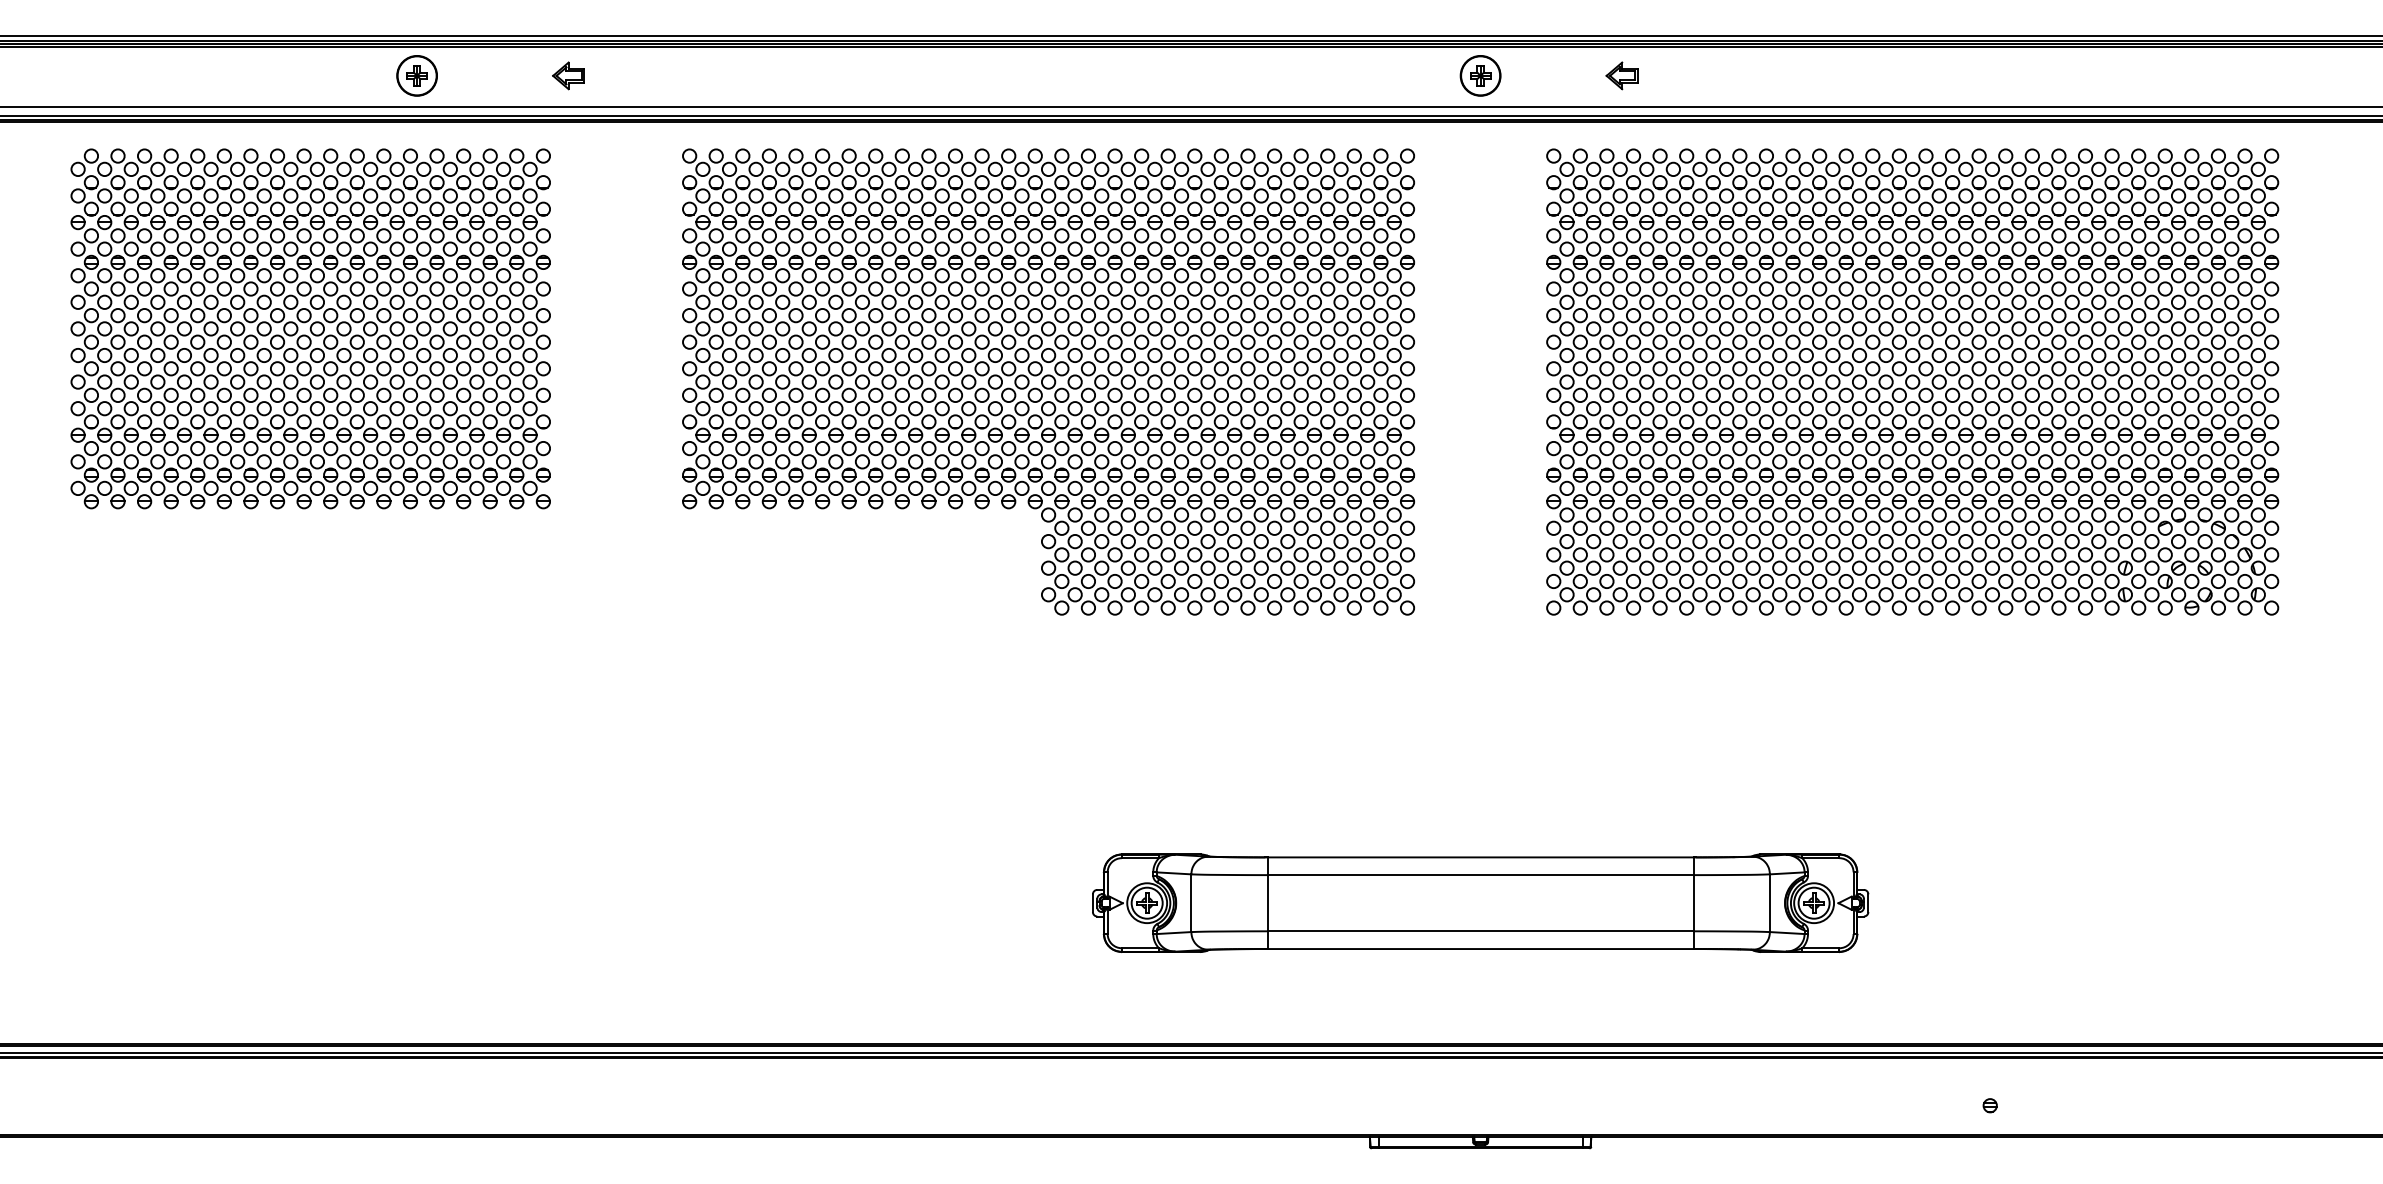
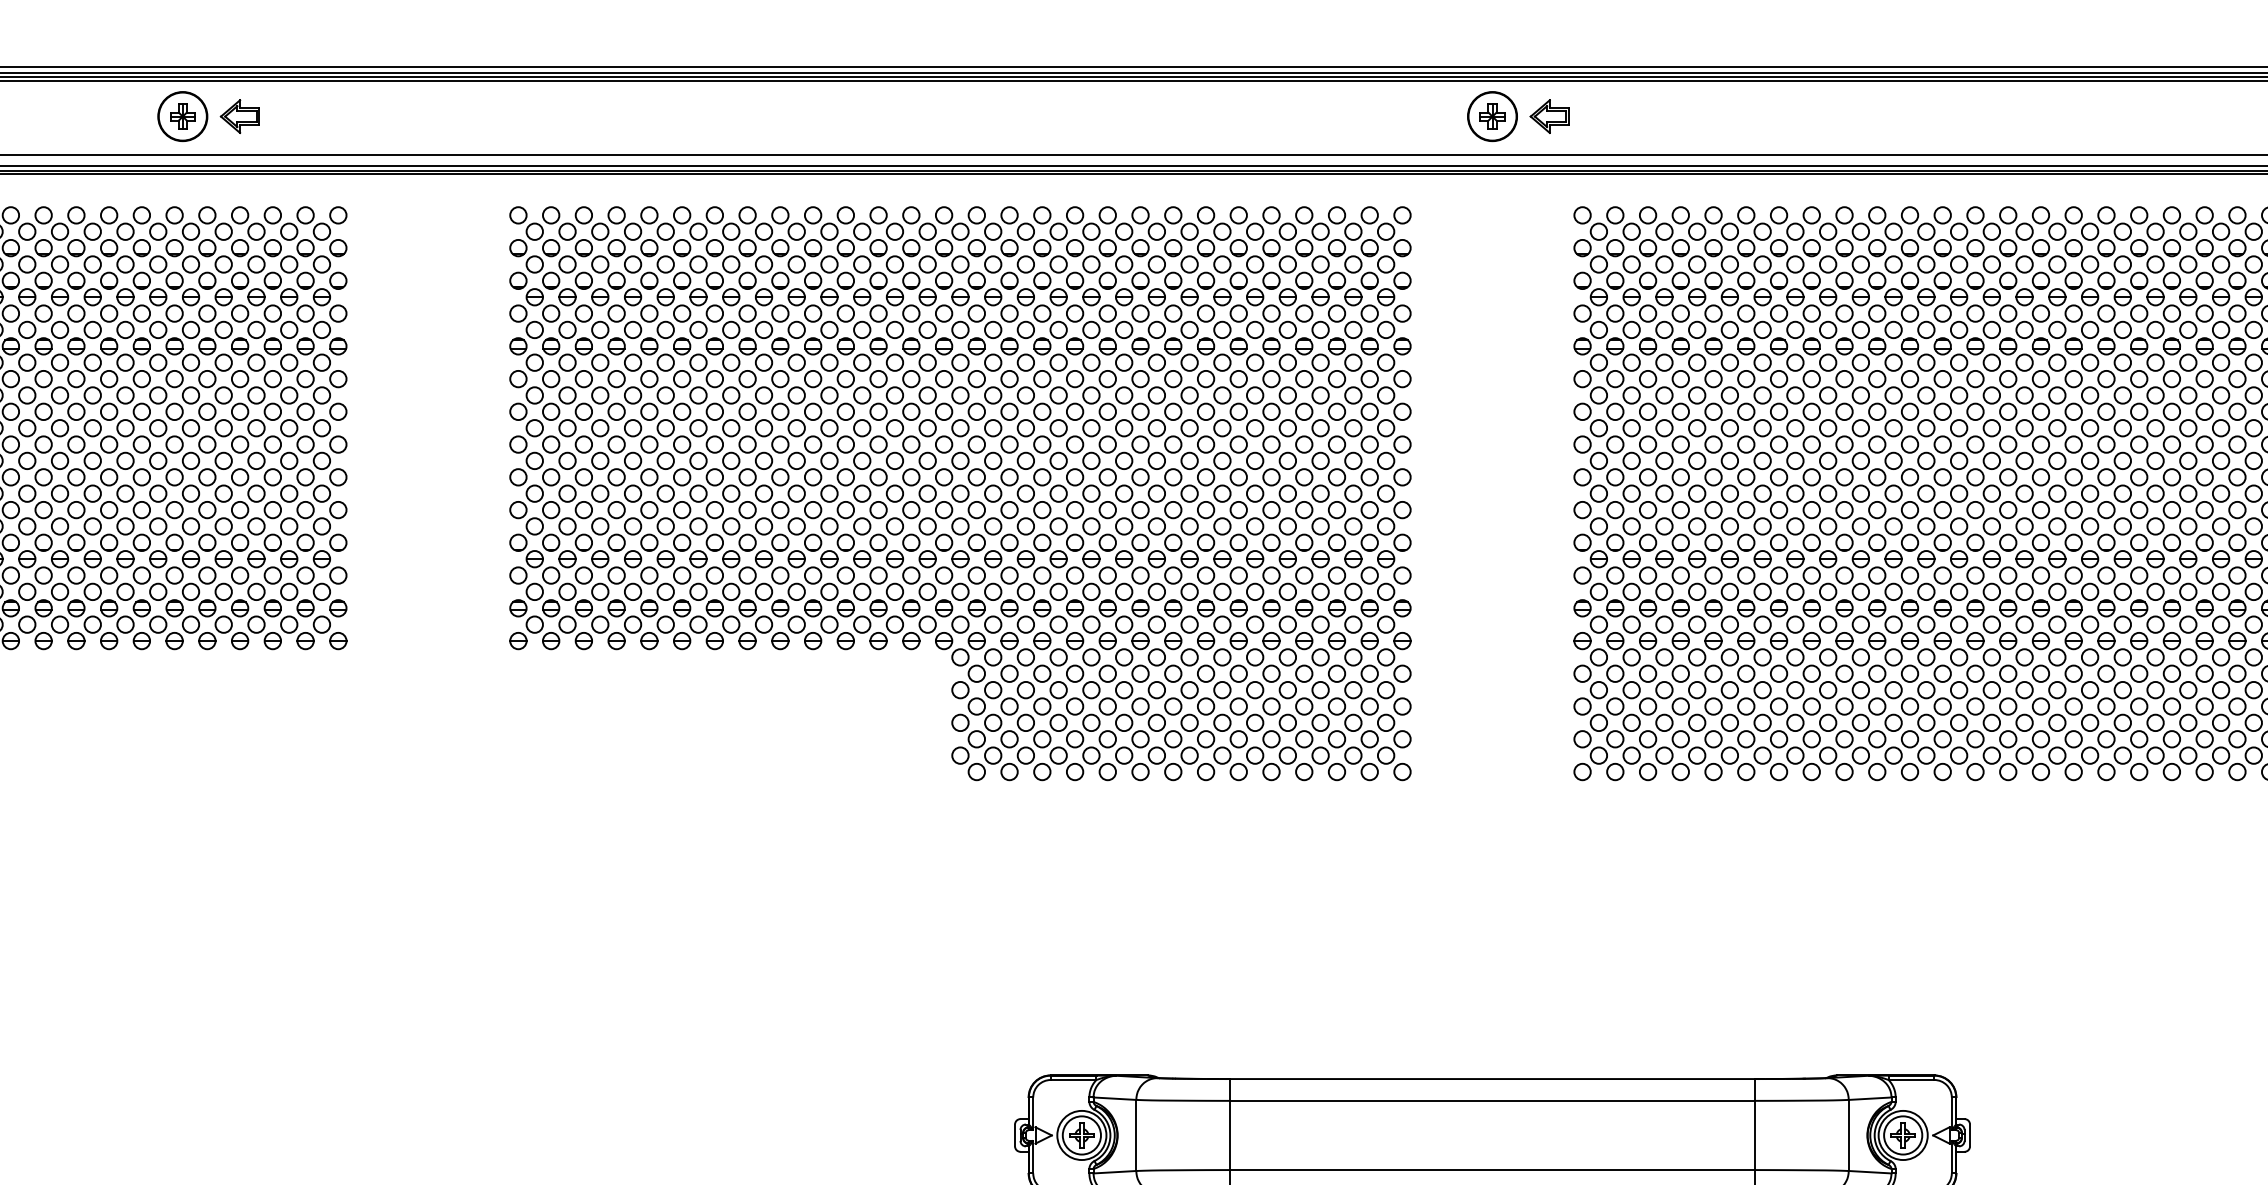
part: (568, 75) -> (239, 116), moved
part: (1621, 75) -> (1549, 116), moved

